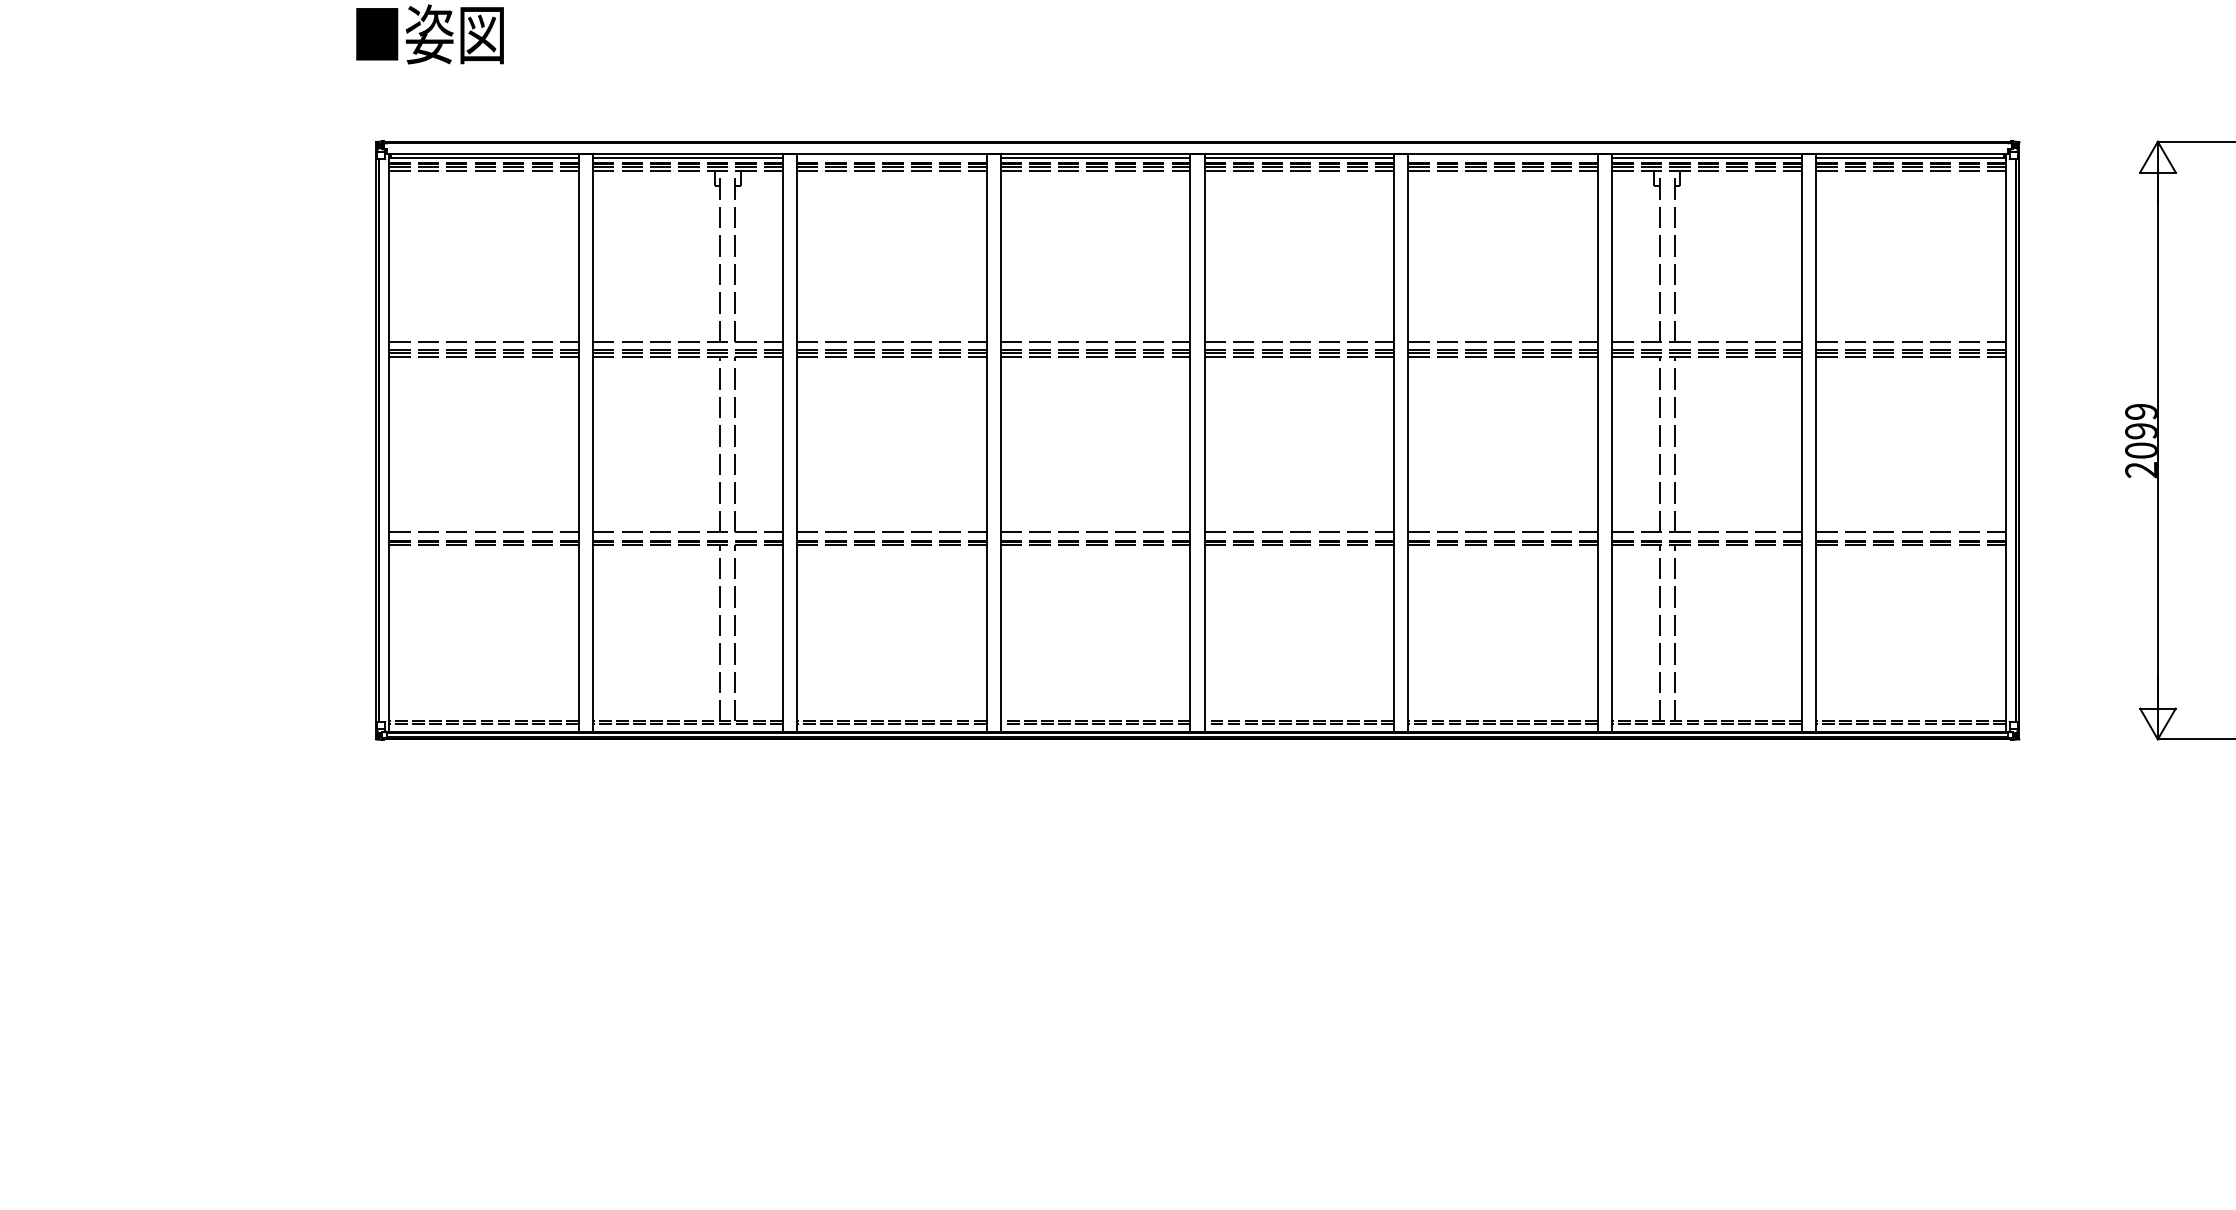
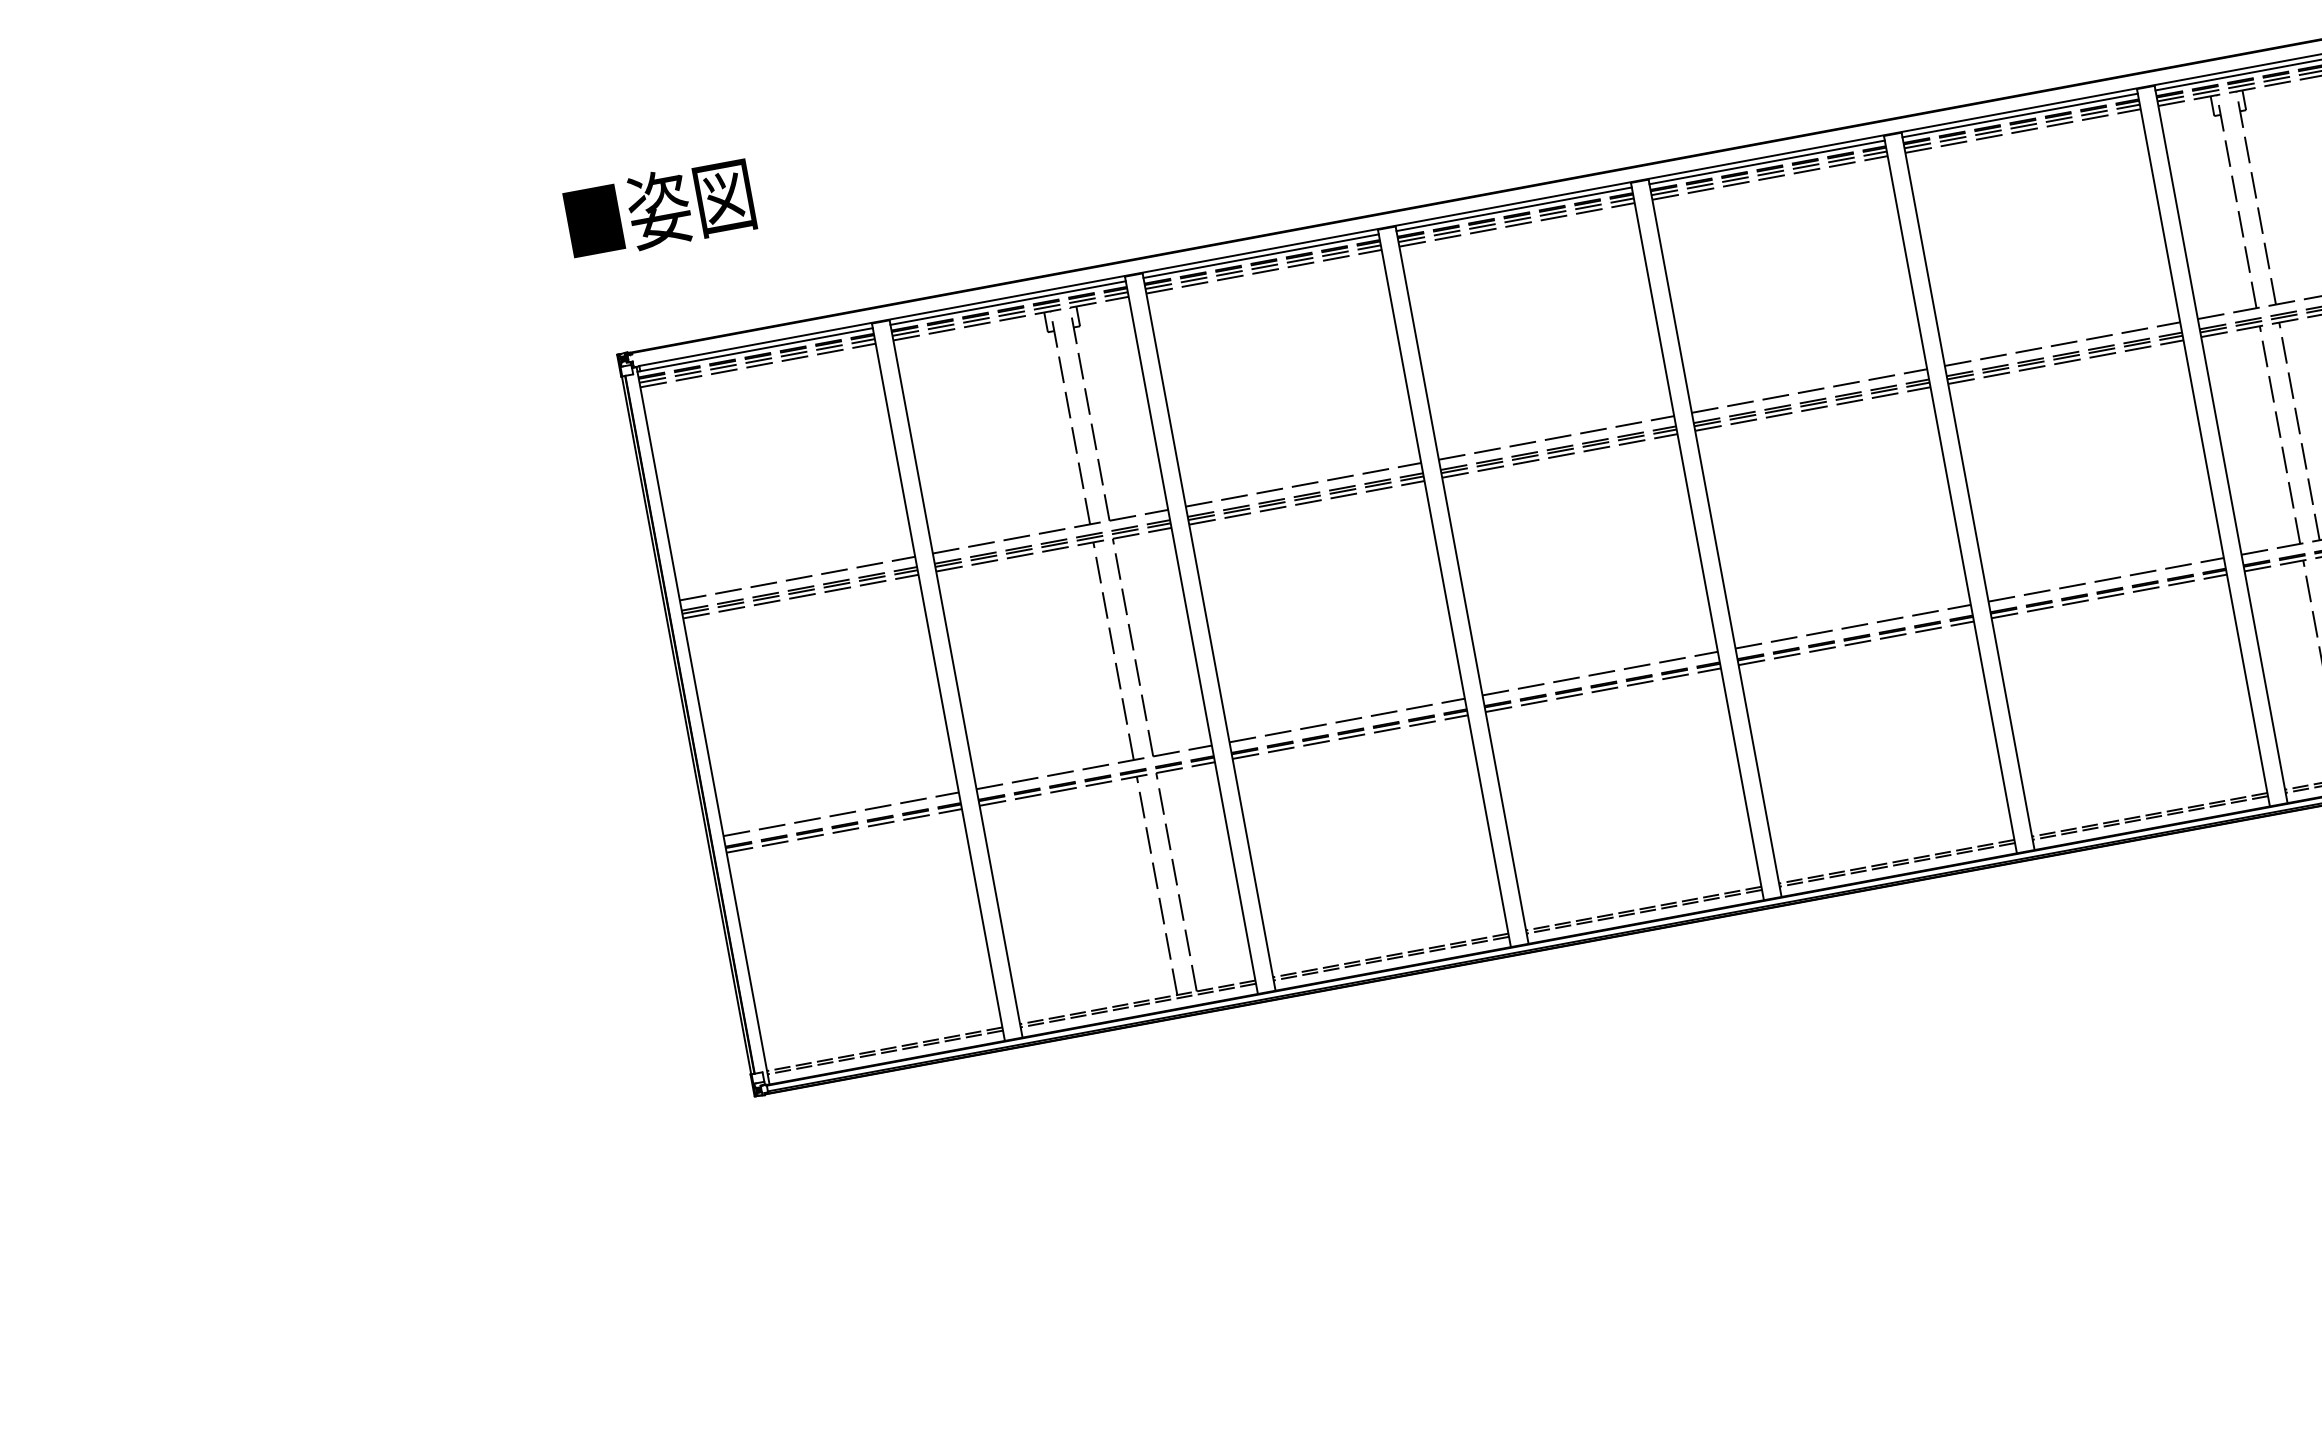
line: (891, 158) -> (1261, 256), added
line: (1503, 158) -> (2020, 116), added

